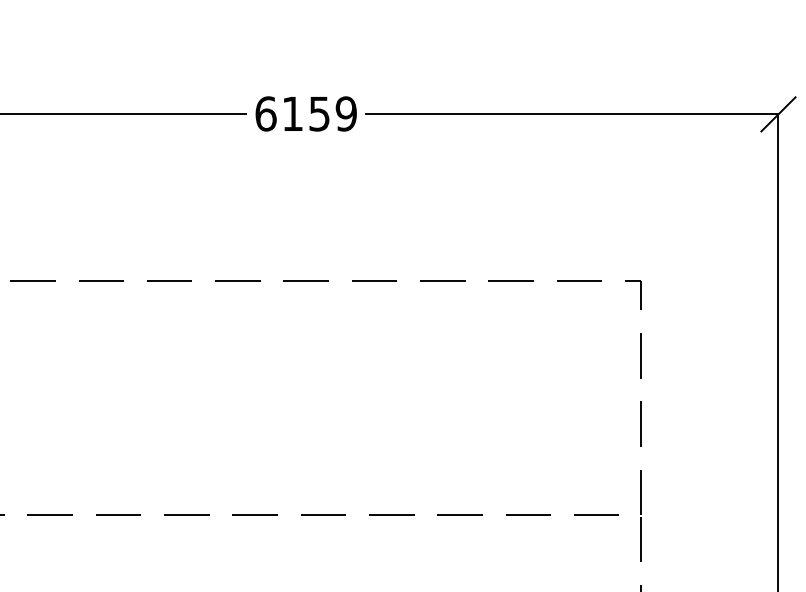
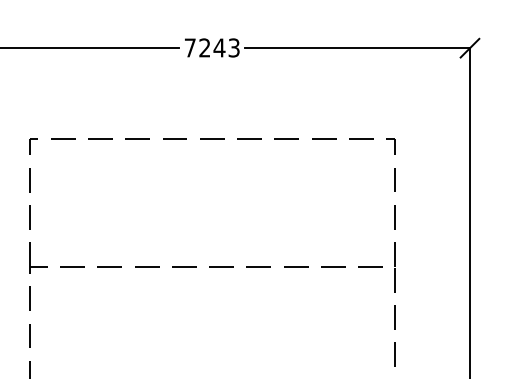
text: (304, 113) -> (211, 47), 6159 -> 7243

